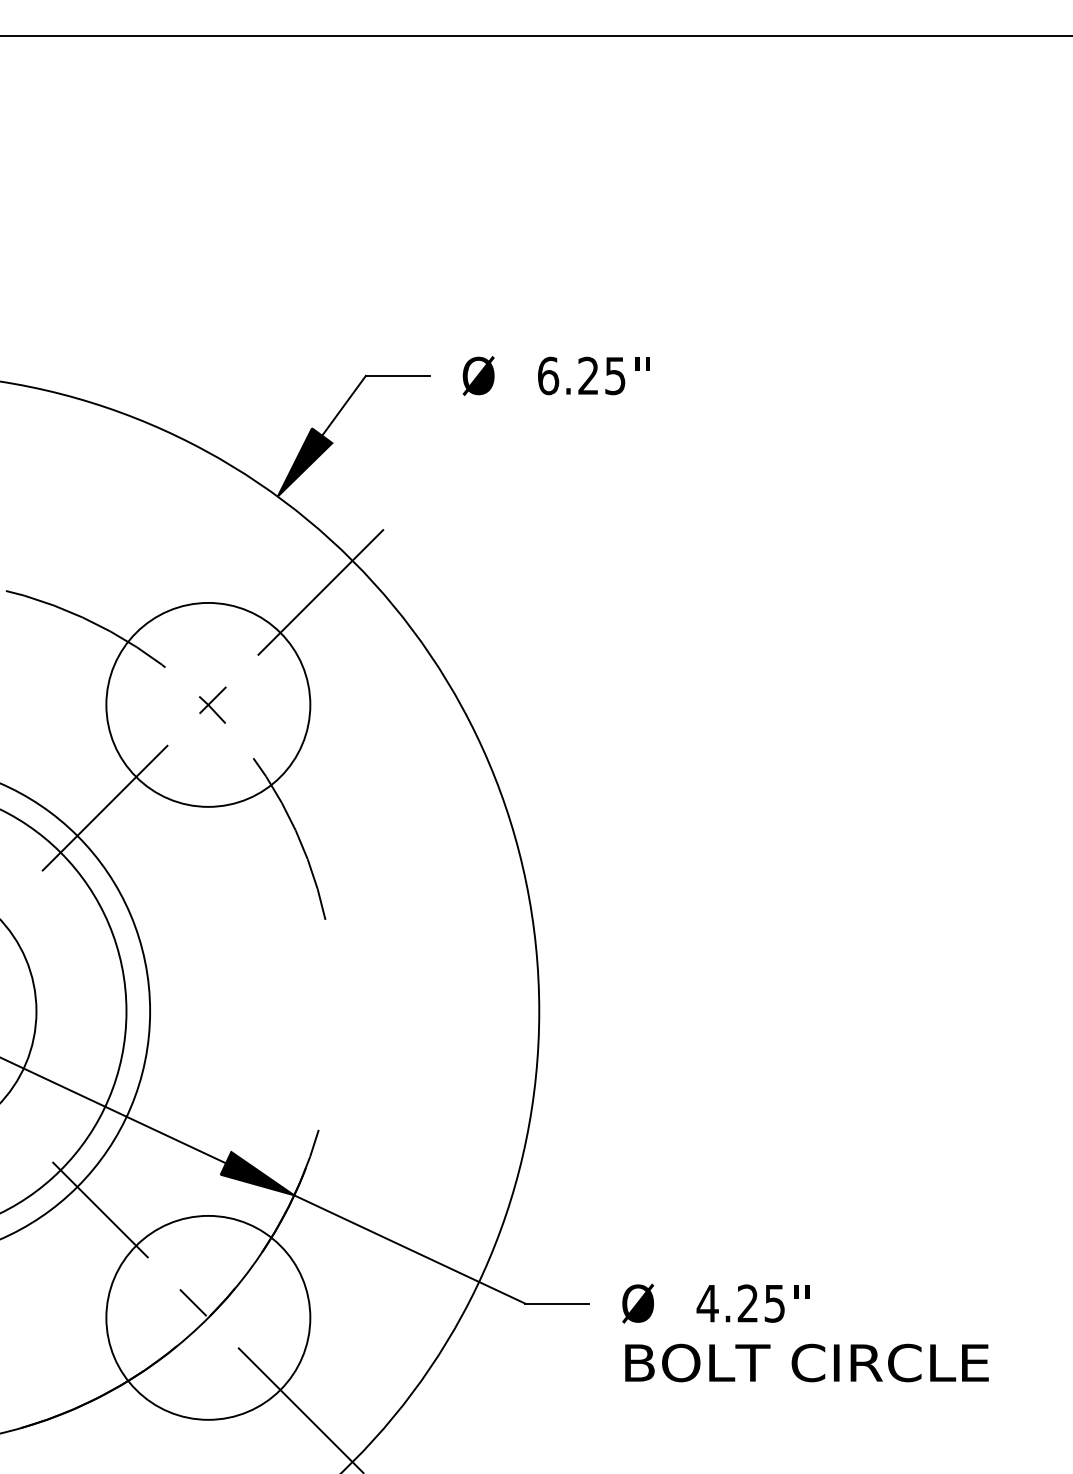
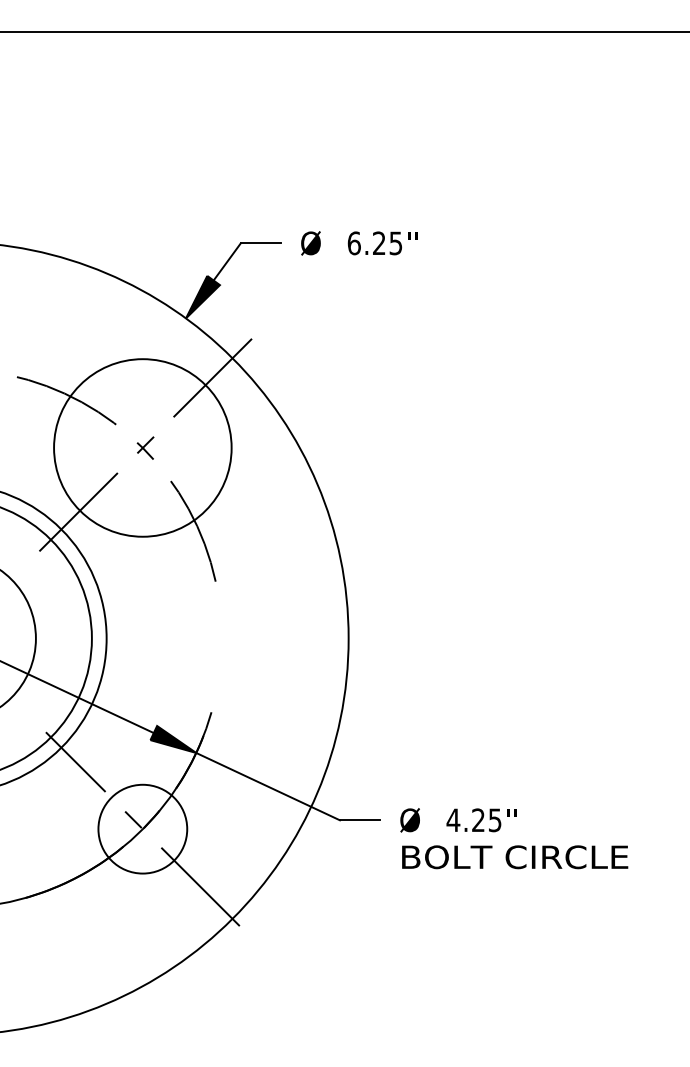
circle: (207, 704) -> (142, 447), size x1.4
circle: (207, 1316) -> (142, 828), size x0.7

